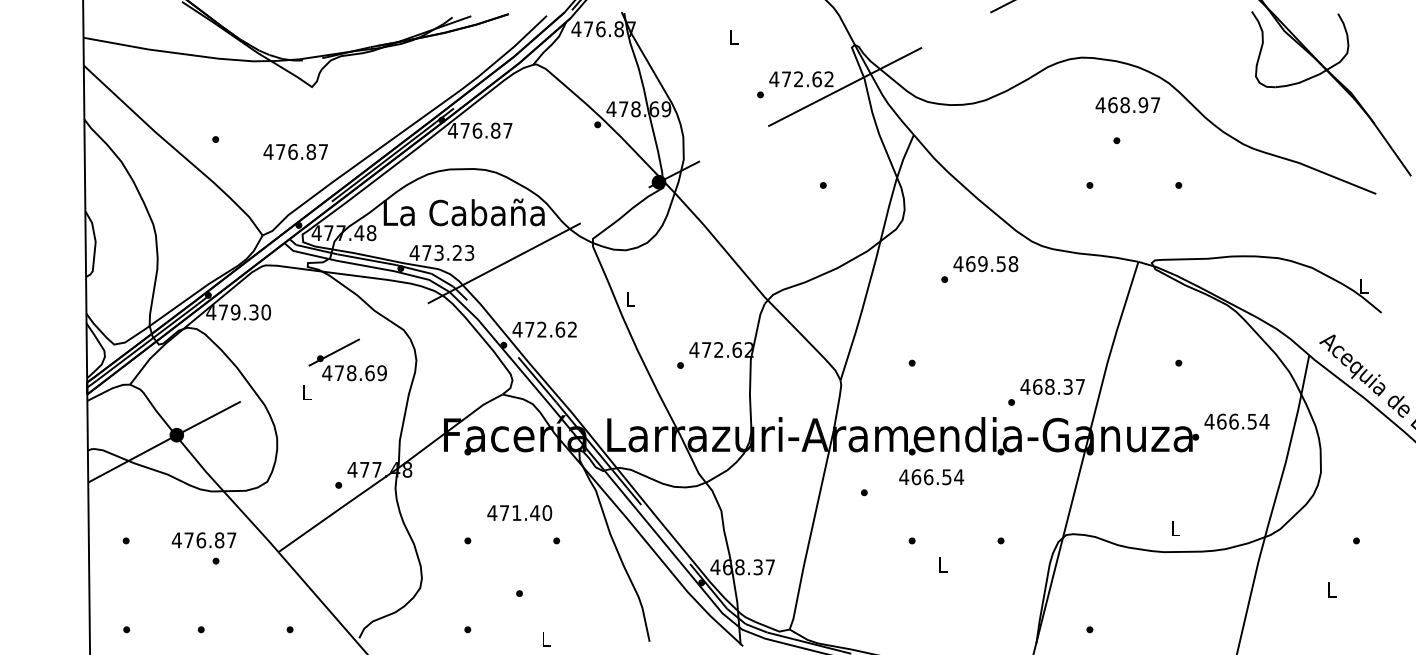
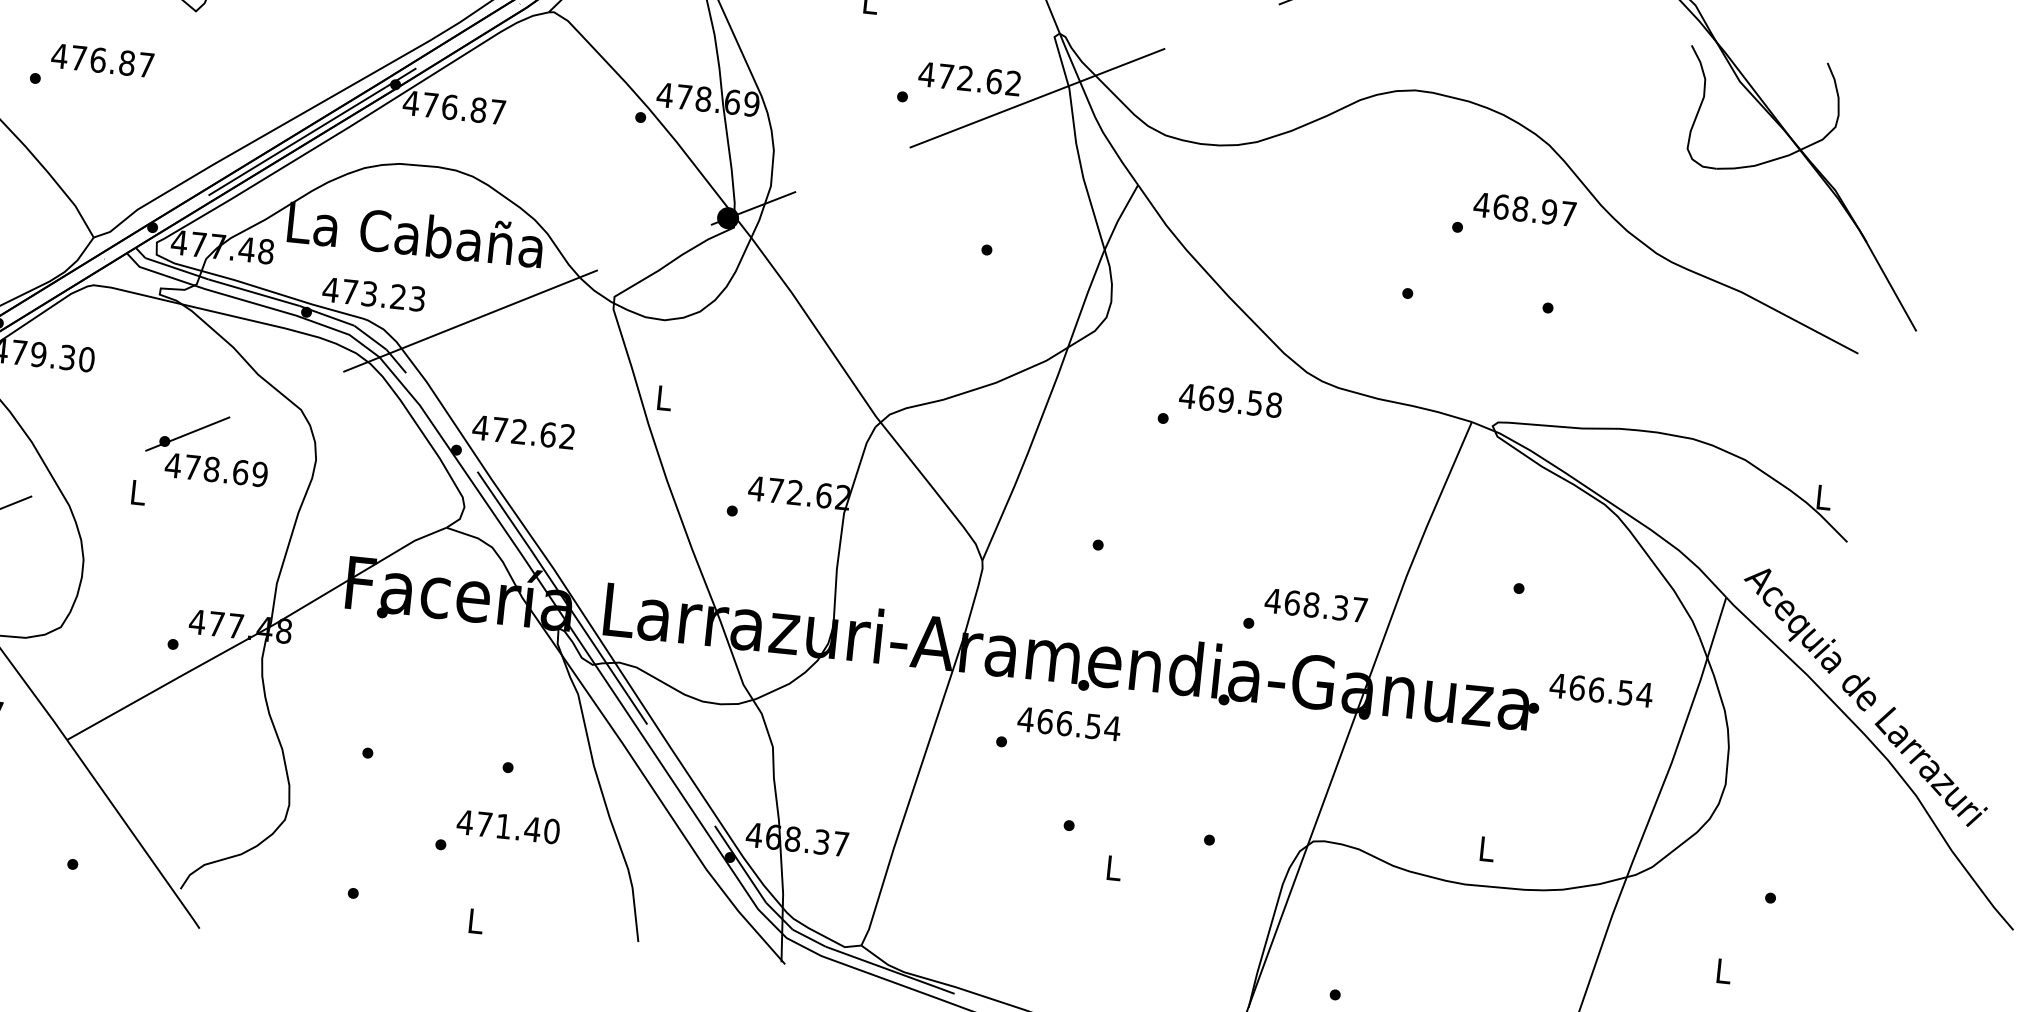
text: (1127, 105) -> (1524, 209), moved
text: (295, 151) -> (102, 59), moved
text: (931, 477) -> (1069, 724), moved
text: (519, 513) -> (507, 827), moved

